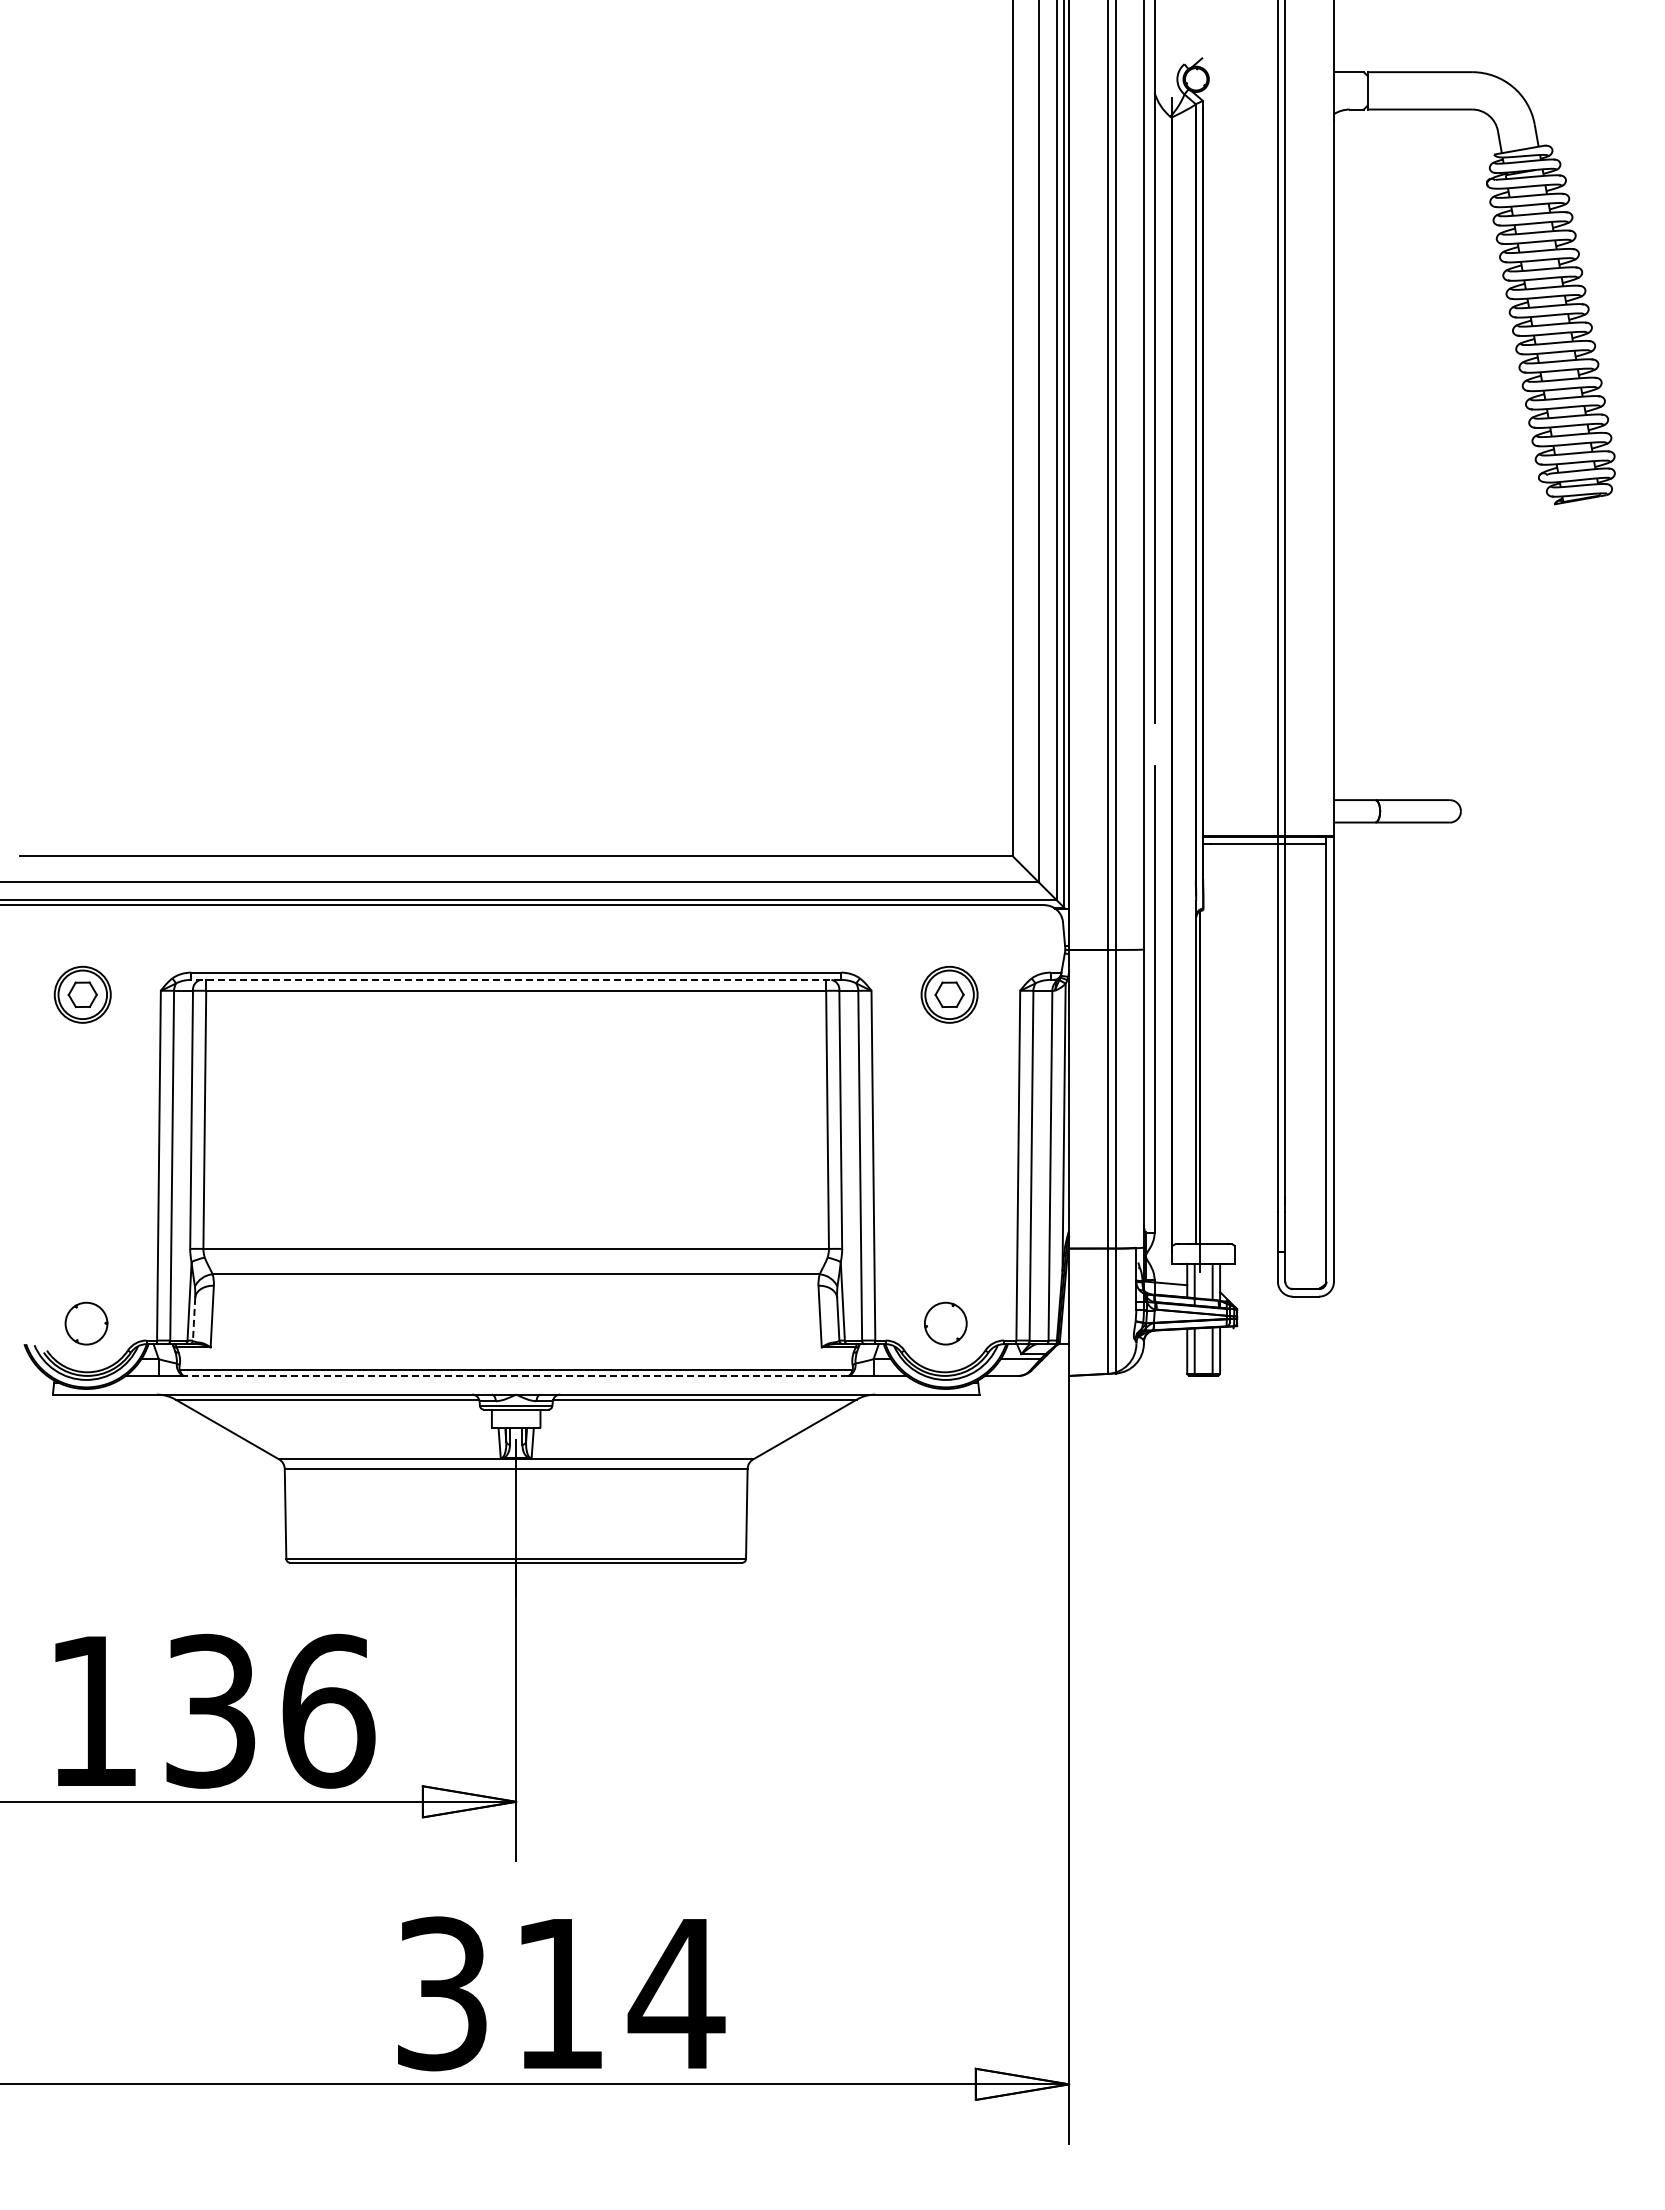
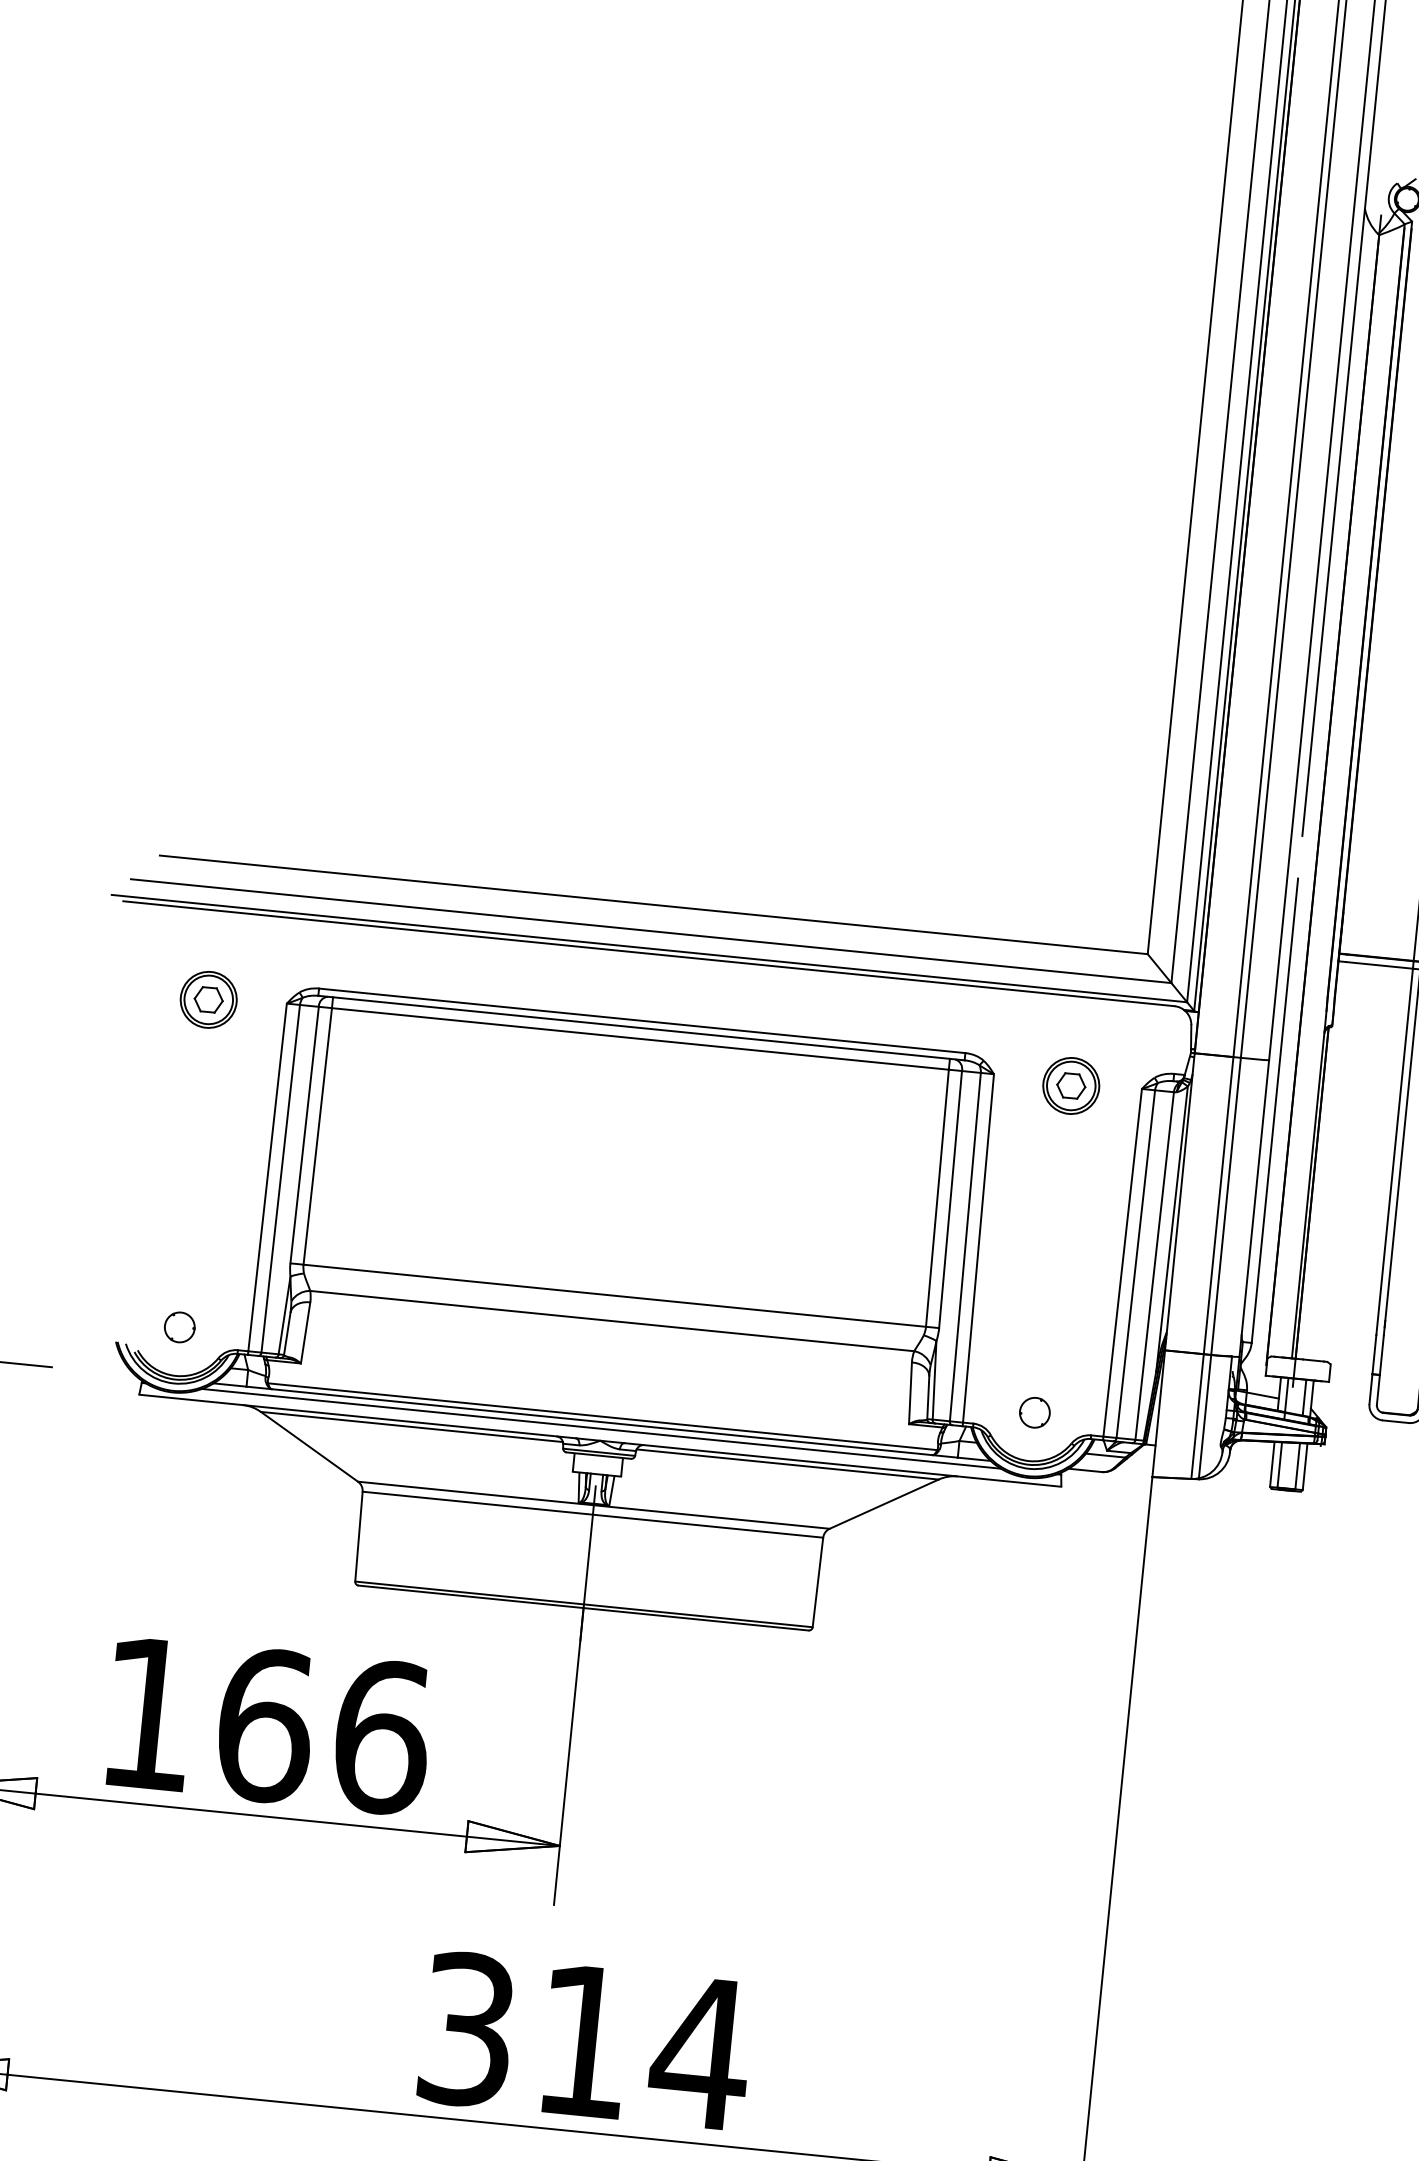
line: (516, 979) -> (641, 1027), dashed -> solid
line: (194, 1319) -> (287, 1334), dashed -> solid
part: (86, 1323) -> (179, 1327), size x0.71
part: (945, 1323) -> (1034, 1412), size x0.71
line: (516, 1375) -> (602, 1421), dashed -> solid
line: (515, 1382) -> (600, 1428), added
text: (211, 1710) -> (265, 1724), 136 -> 166

